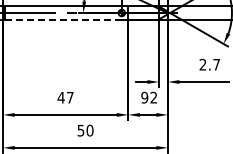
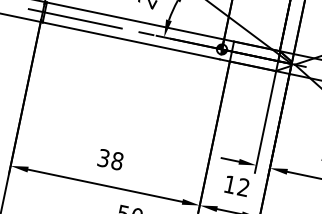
line: (63, 19) -> (131, 40), dashed -> solid
text: (65, 97) -> (110, 159), 47 -> 38
text: (144, 97) -> (229, 184), 92 -> 12

